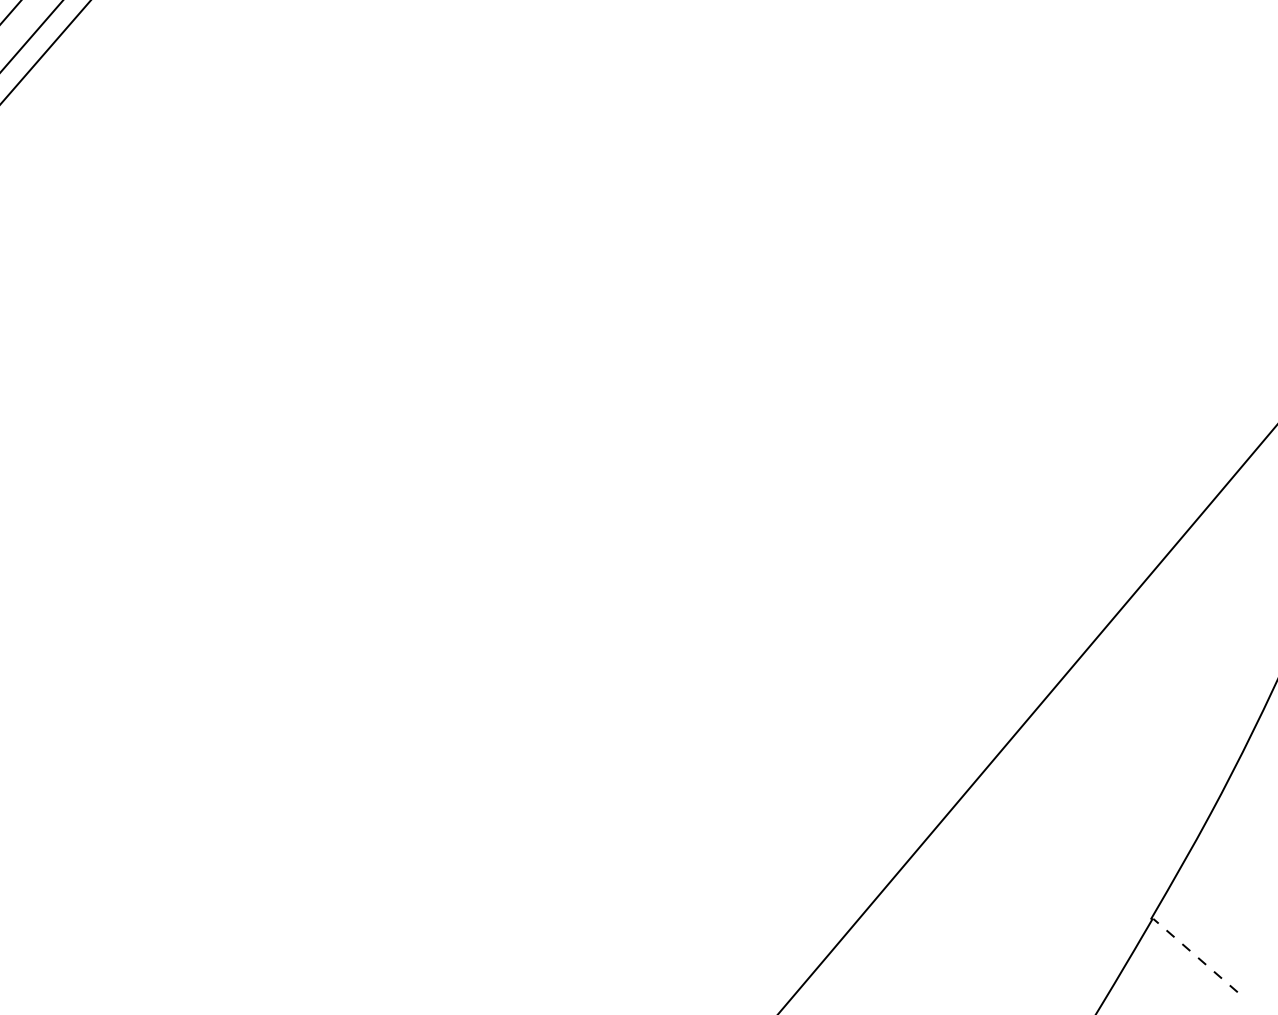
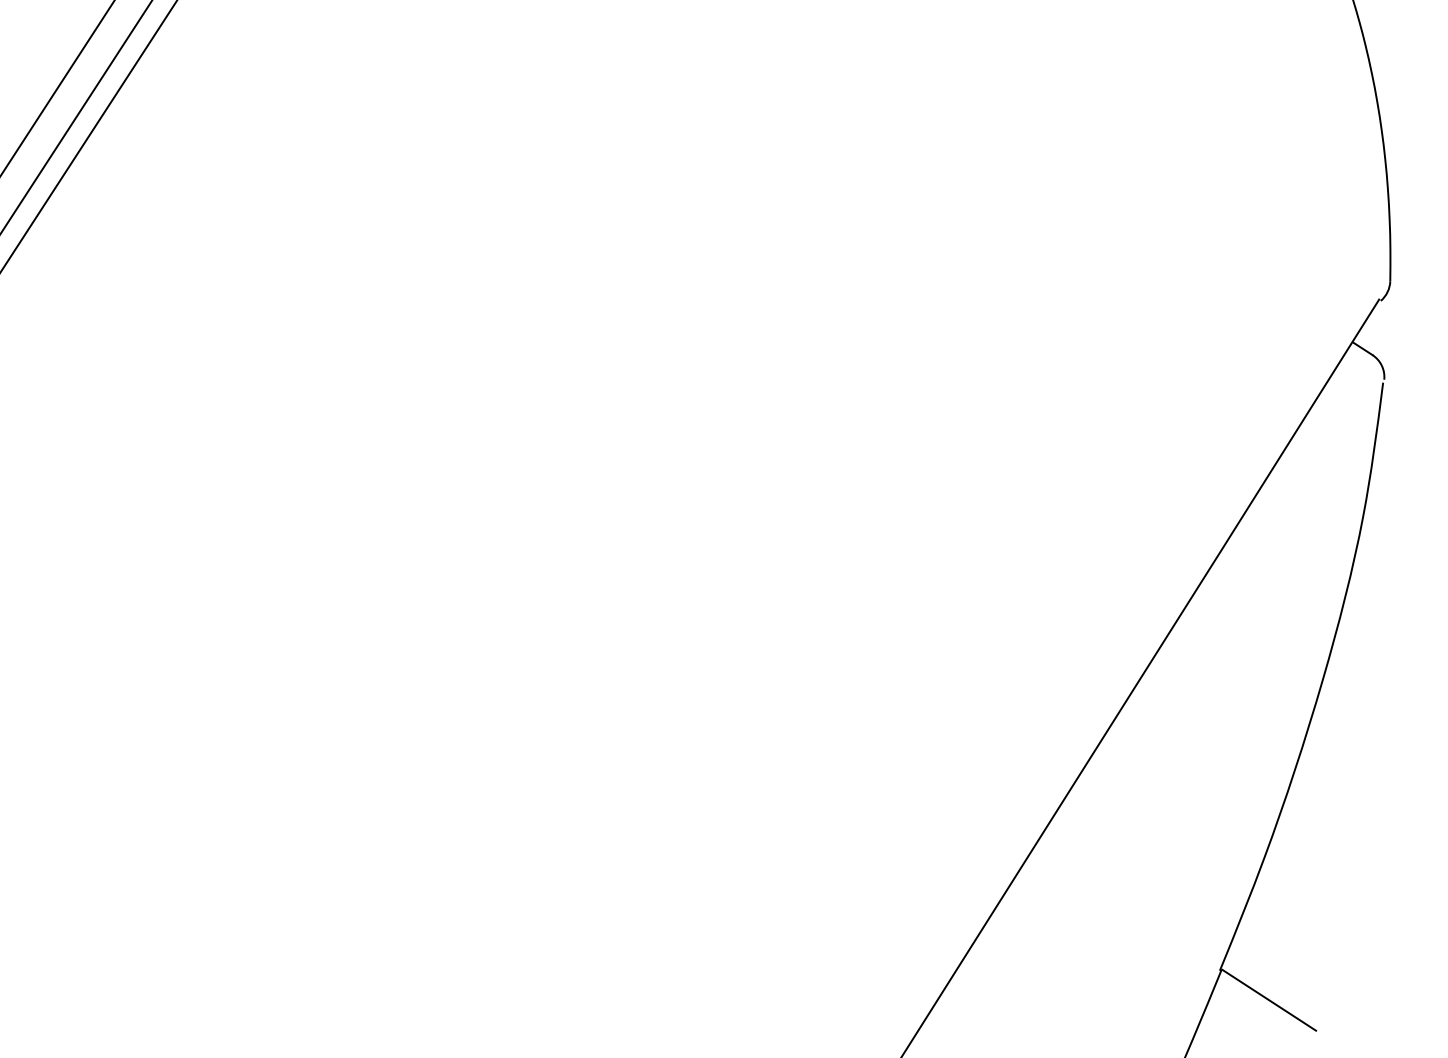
line: (1195, 955) -> (1269, 1000), dashed -> solid

